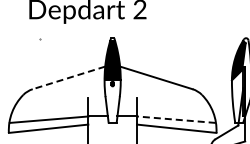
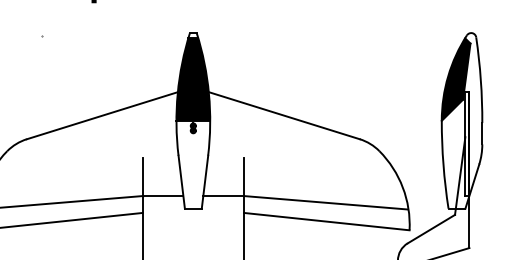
line: (69, 77) -> (103, 114), dashed -> solid
line: (175, 119) -> (324, 202), dashed -> solid

